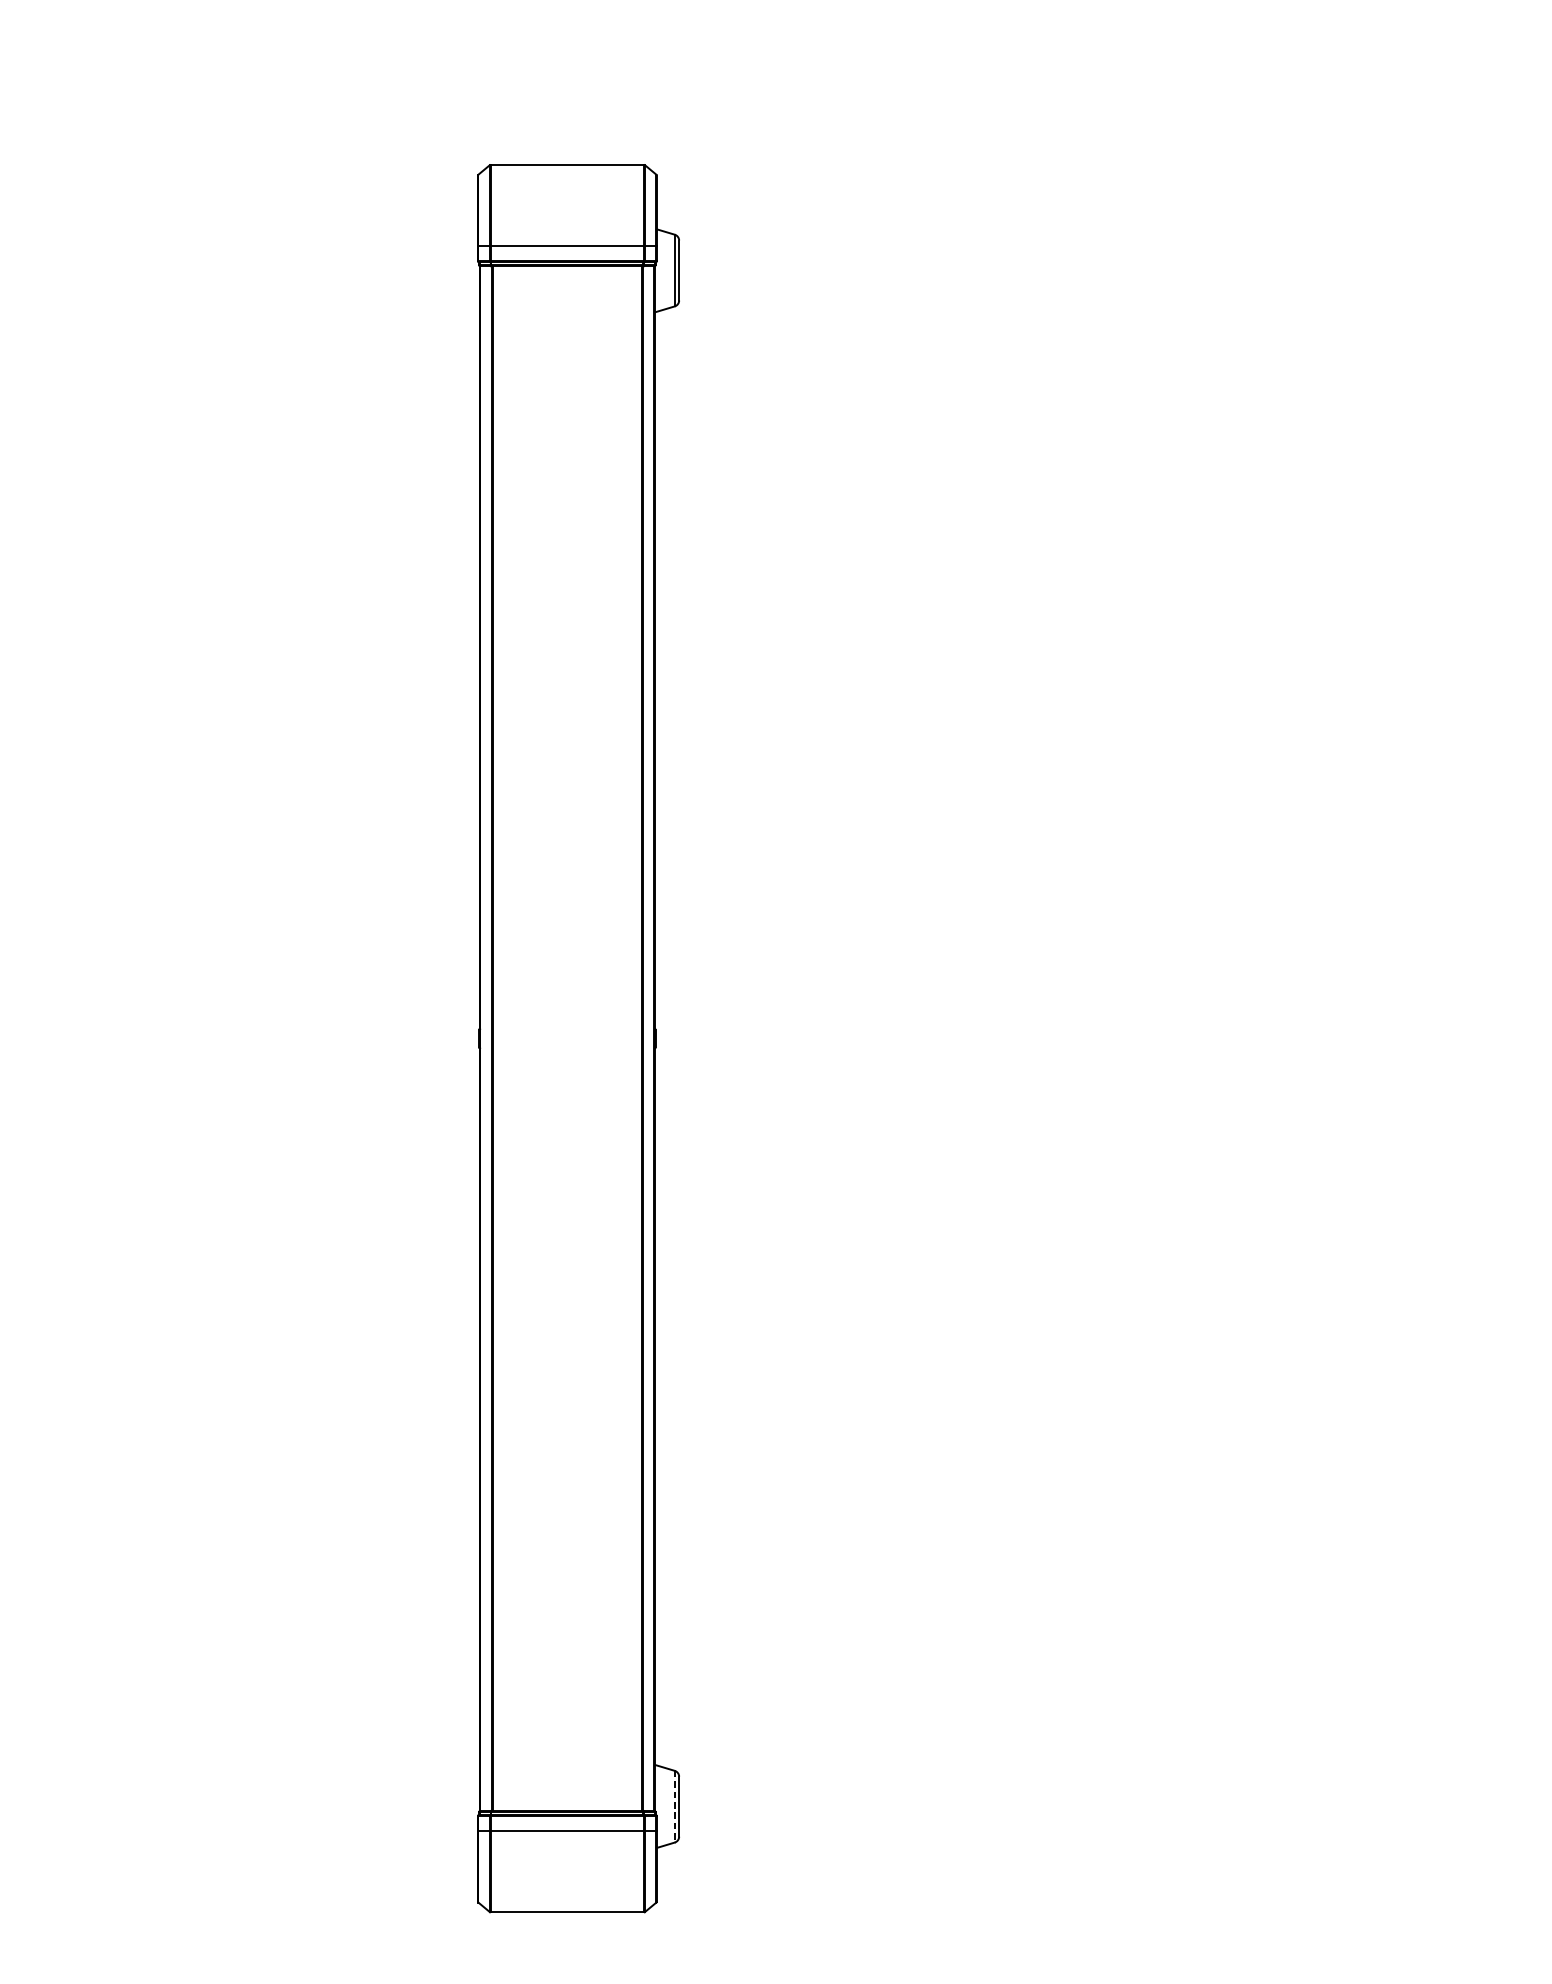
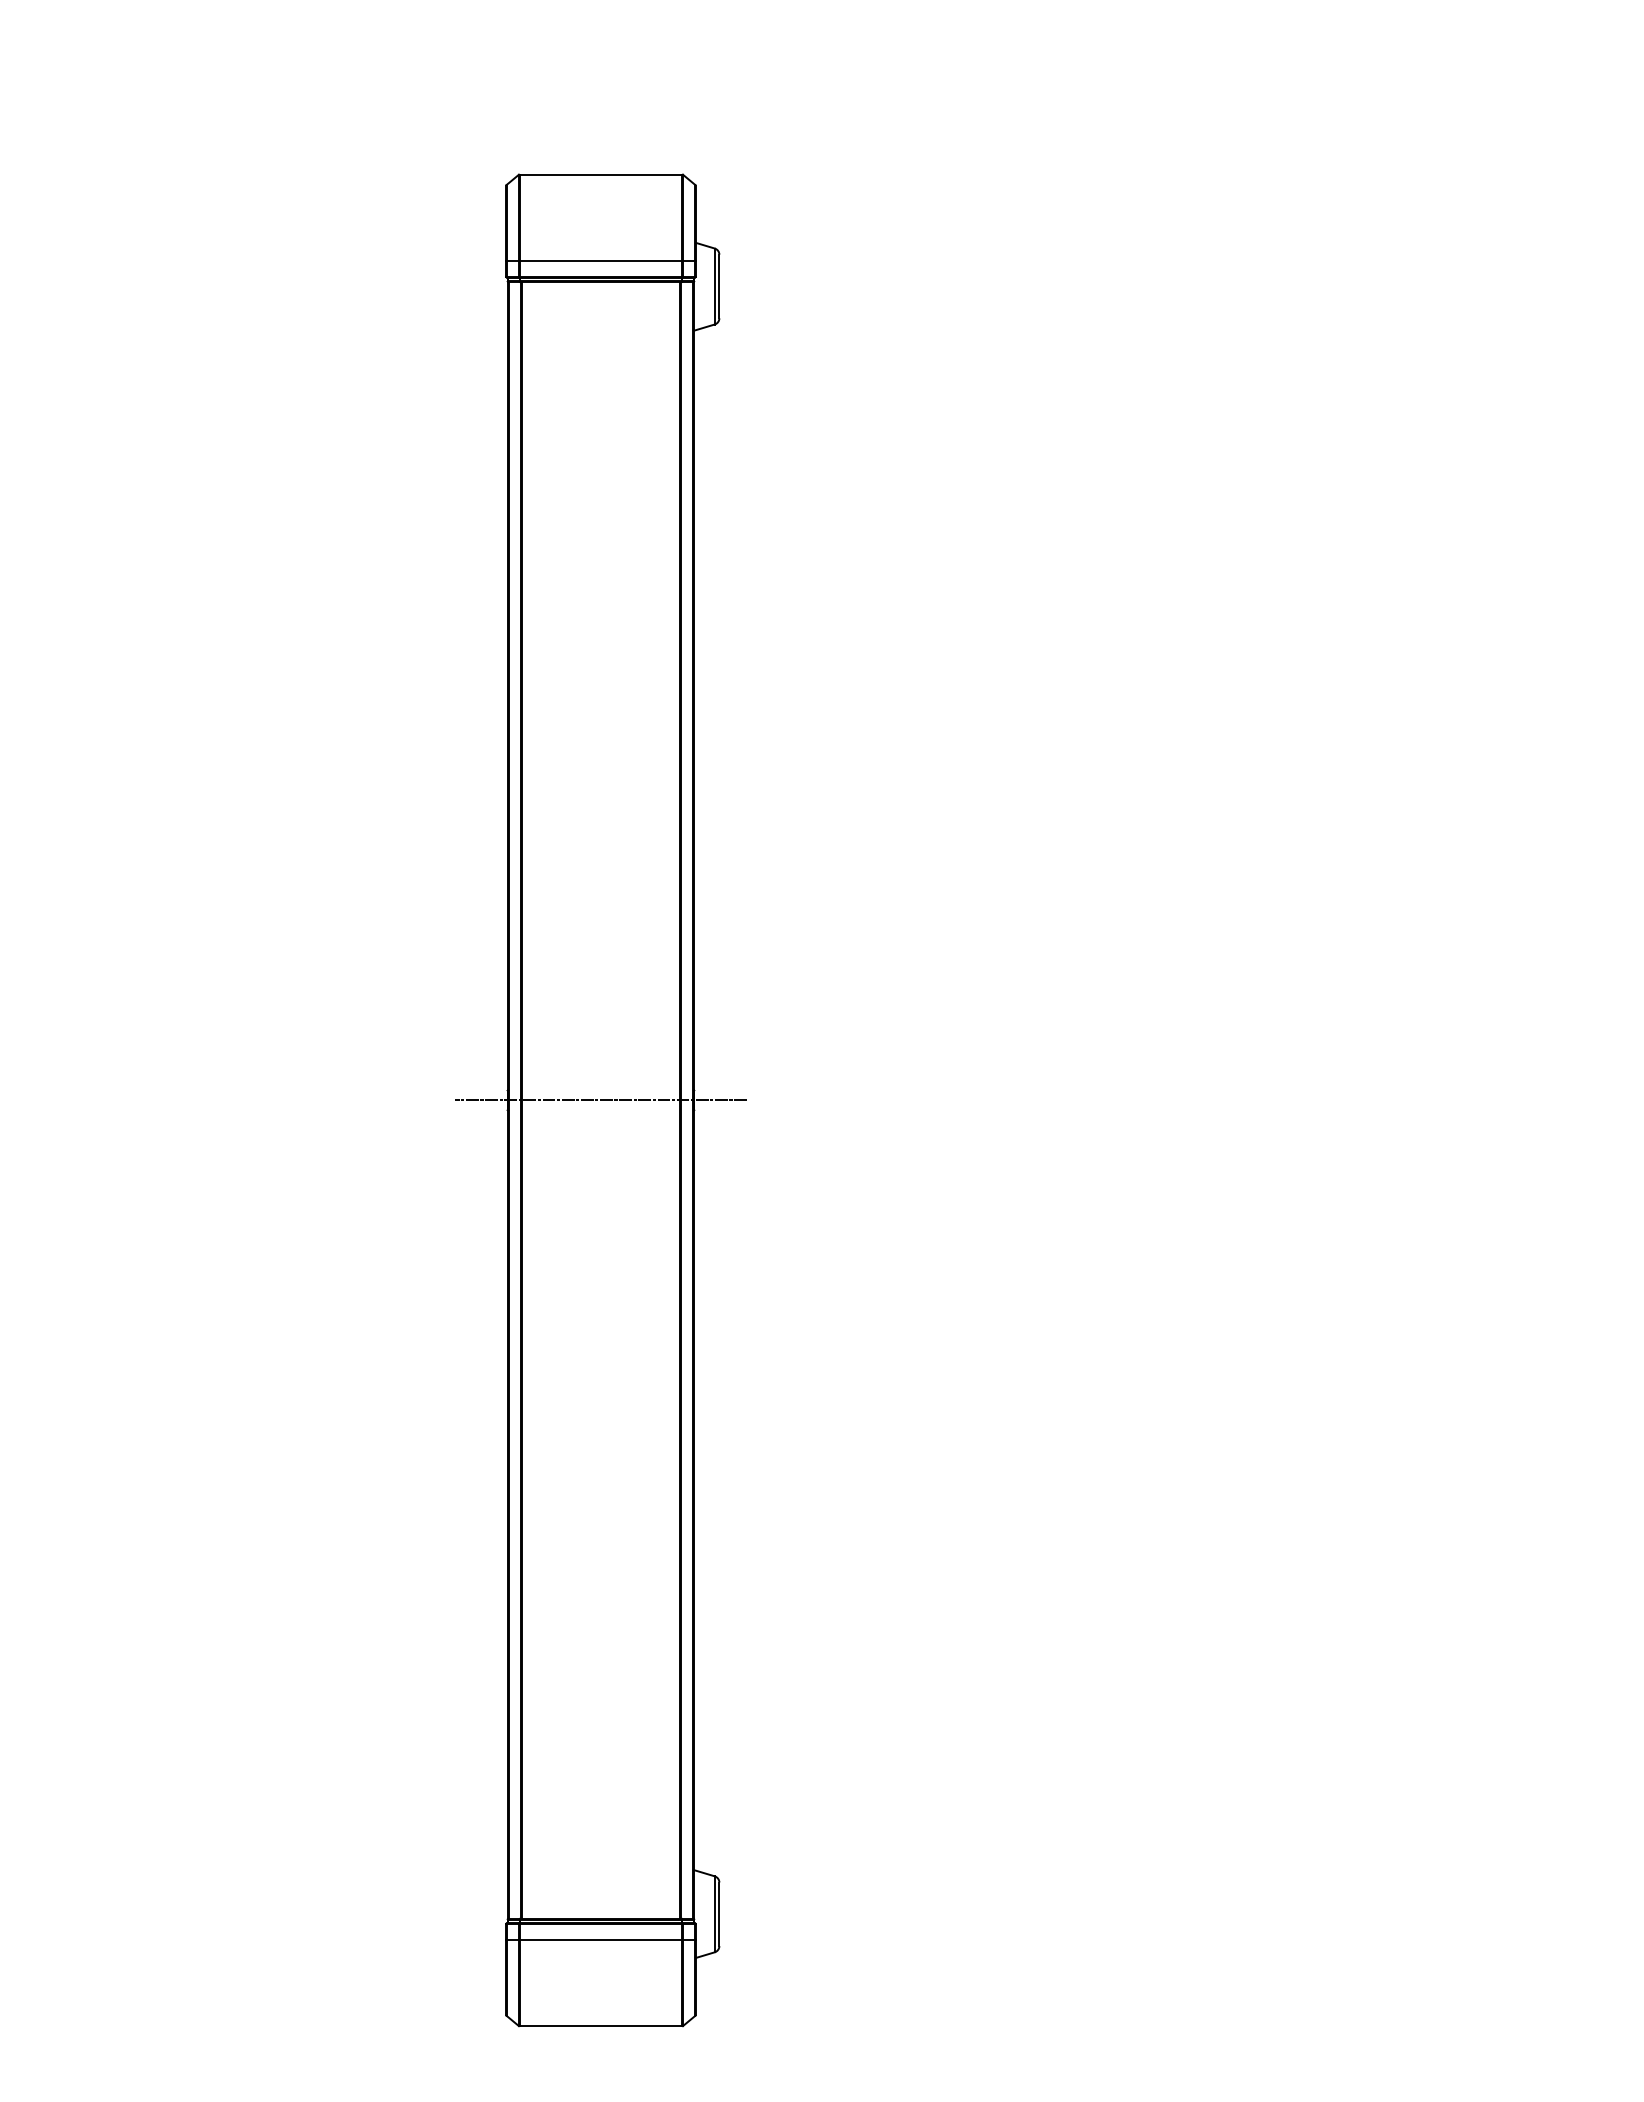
line: (566, 1038) -> (600, 1100), added
line: (674, 1806) -> (714, 1914), dashed -> solid

